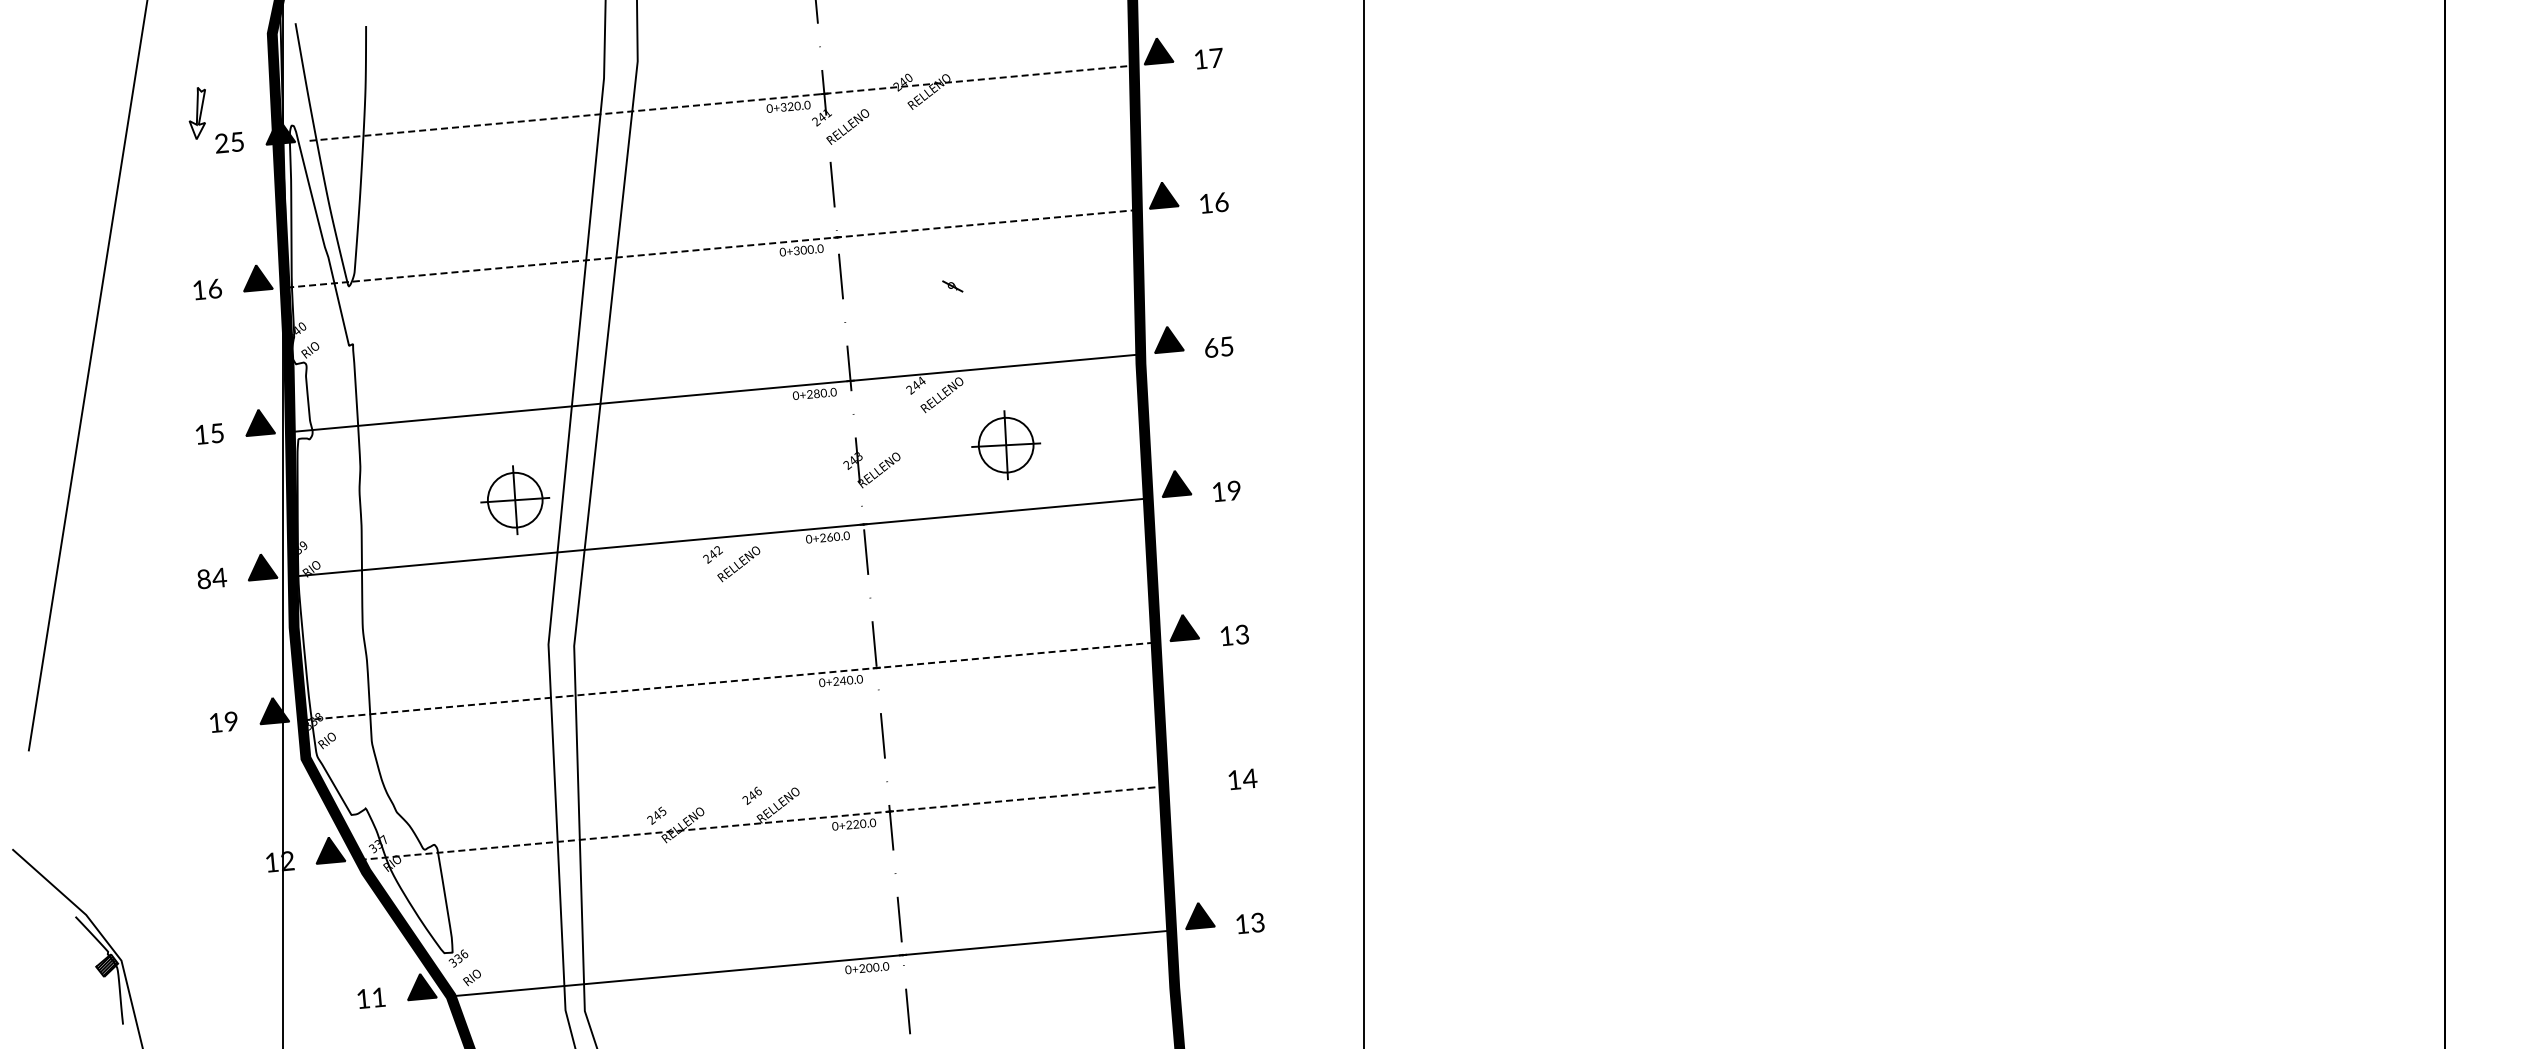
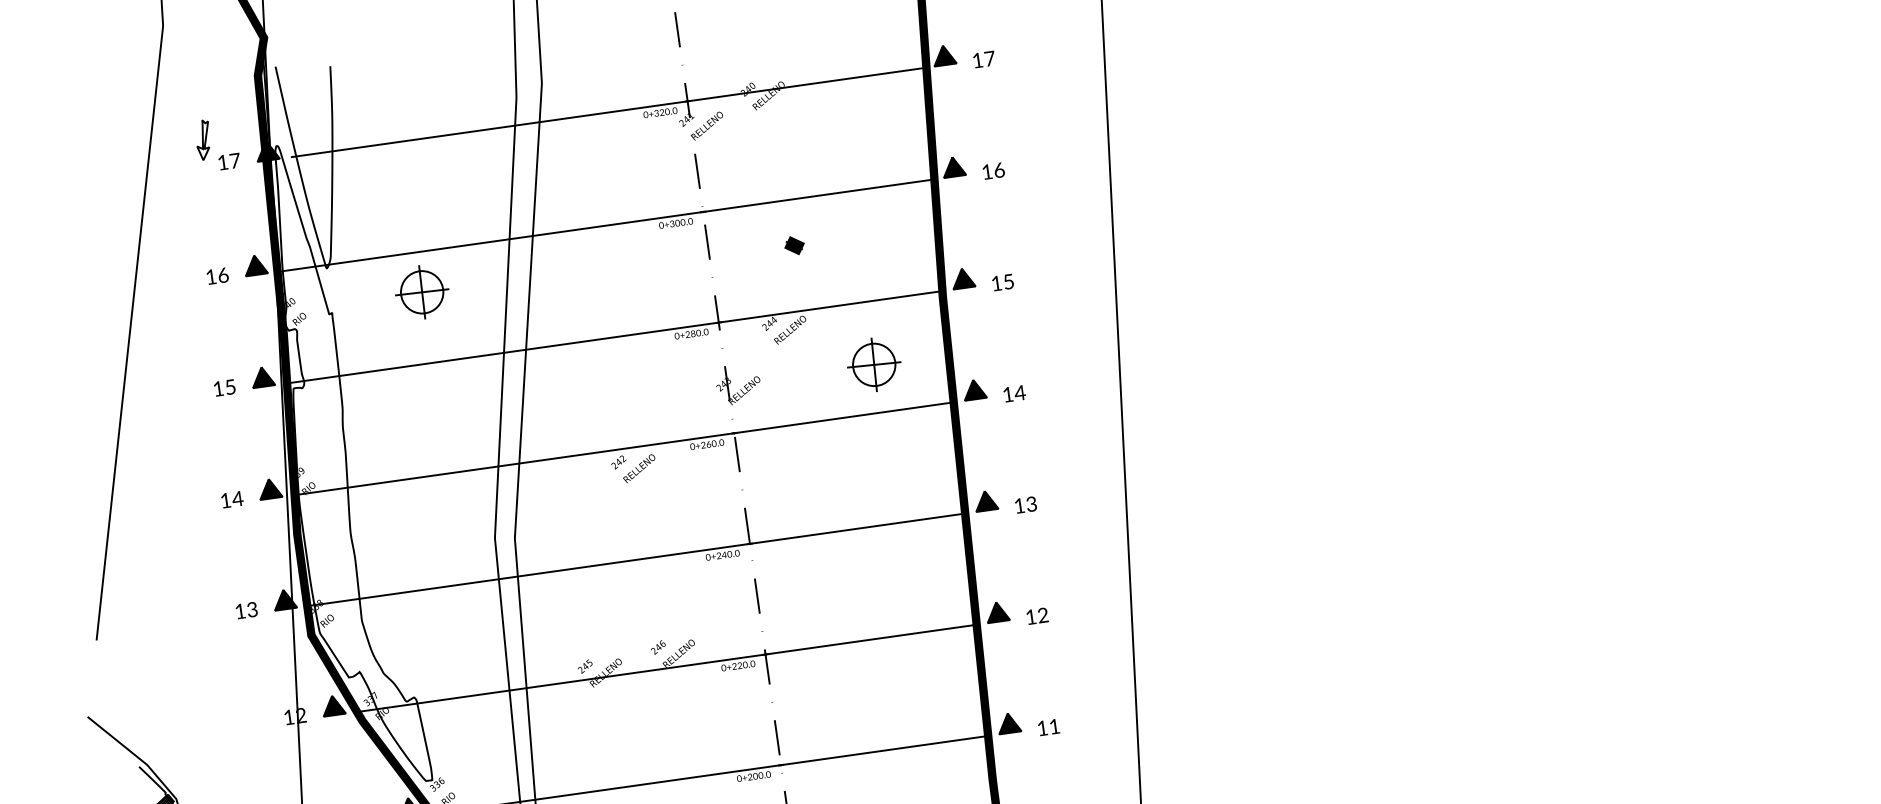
line: (720, 103) -> (607, 112), dashed -> solid
text: (229, 142) -> (228, 161), 25 -> 17
line: (712, 248) -> (606, 225), dashed -> solid
fill: (952, 286) -> (794, 245), added
text: (1211, 347) -> (996, 283), 65 -> 15
part: (1006, 445) -> (874, 365), moved
text: (1234, 490) -> (1020, 392), 19 -> 14
part: (515, 499) -> (422, 291), moved
text: (203, 579) -> (225, 500), 84 -> 14
line: (730, 681) -> (637, 559), dashed -> solid
text: (231, 721) -> (252, 609), 19 -> 13
part: (1192, 772) -> (998, 612), added
text: (1250, 778) -> (1043, 615), 14 -> 12
line: (762, 823) -> (667, 668), dashed -> solid
text: (1257, 922) -> (1054, 726), 13 -> 11

